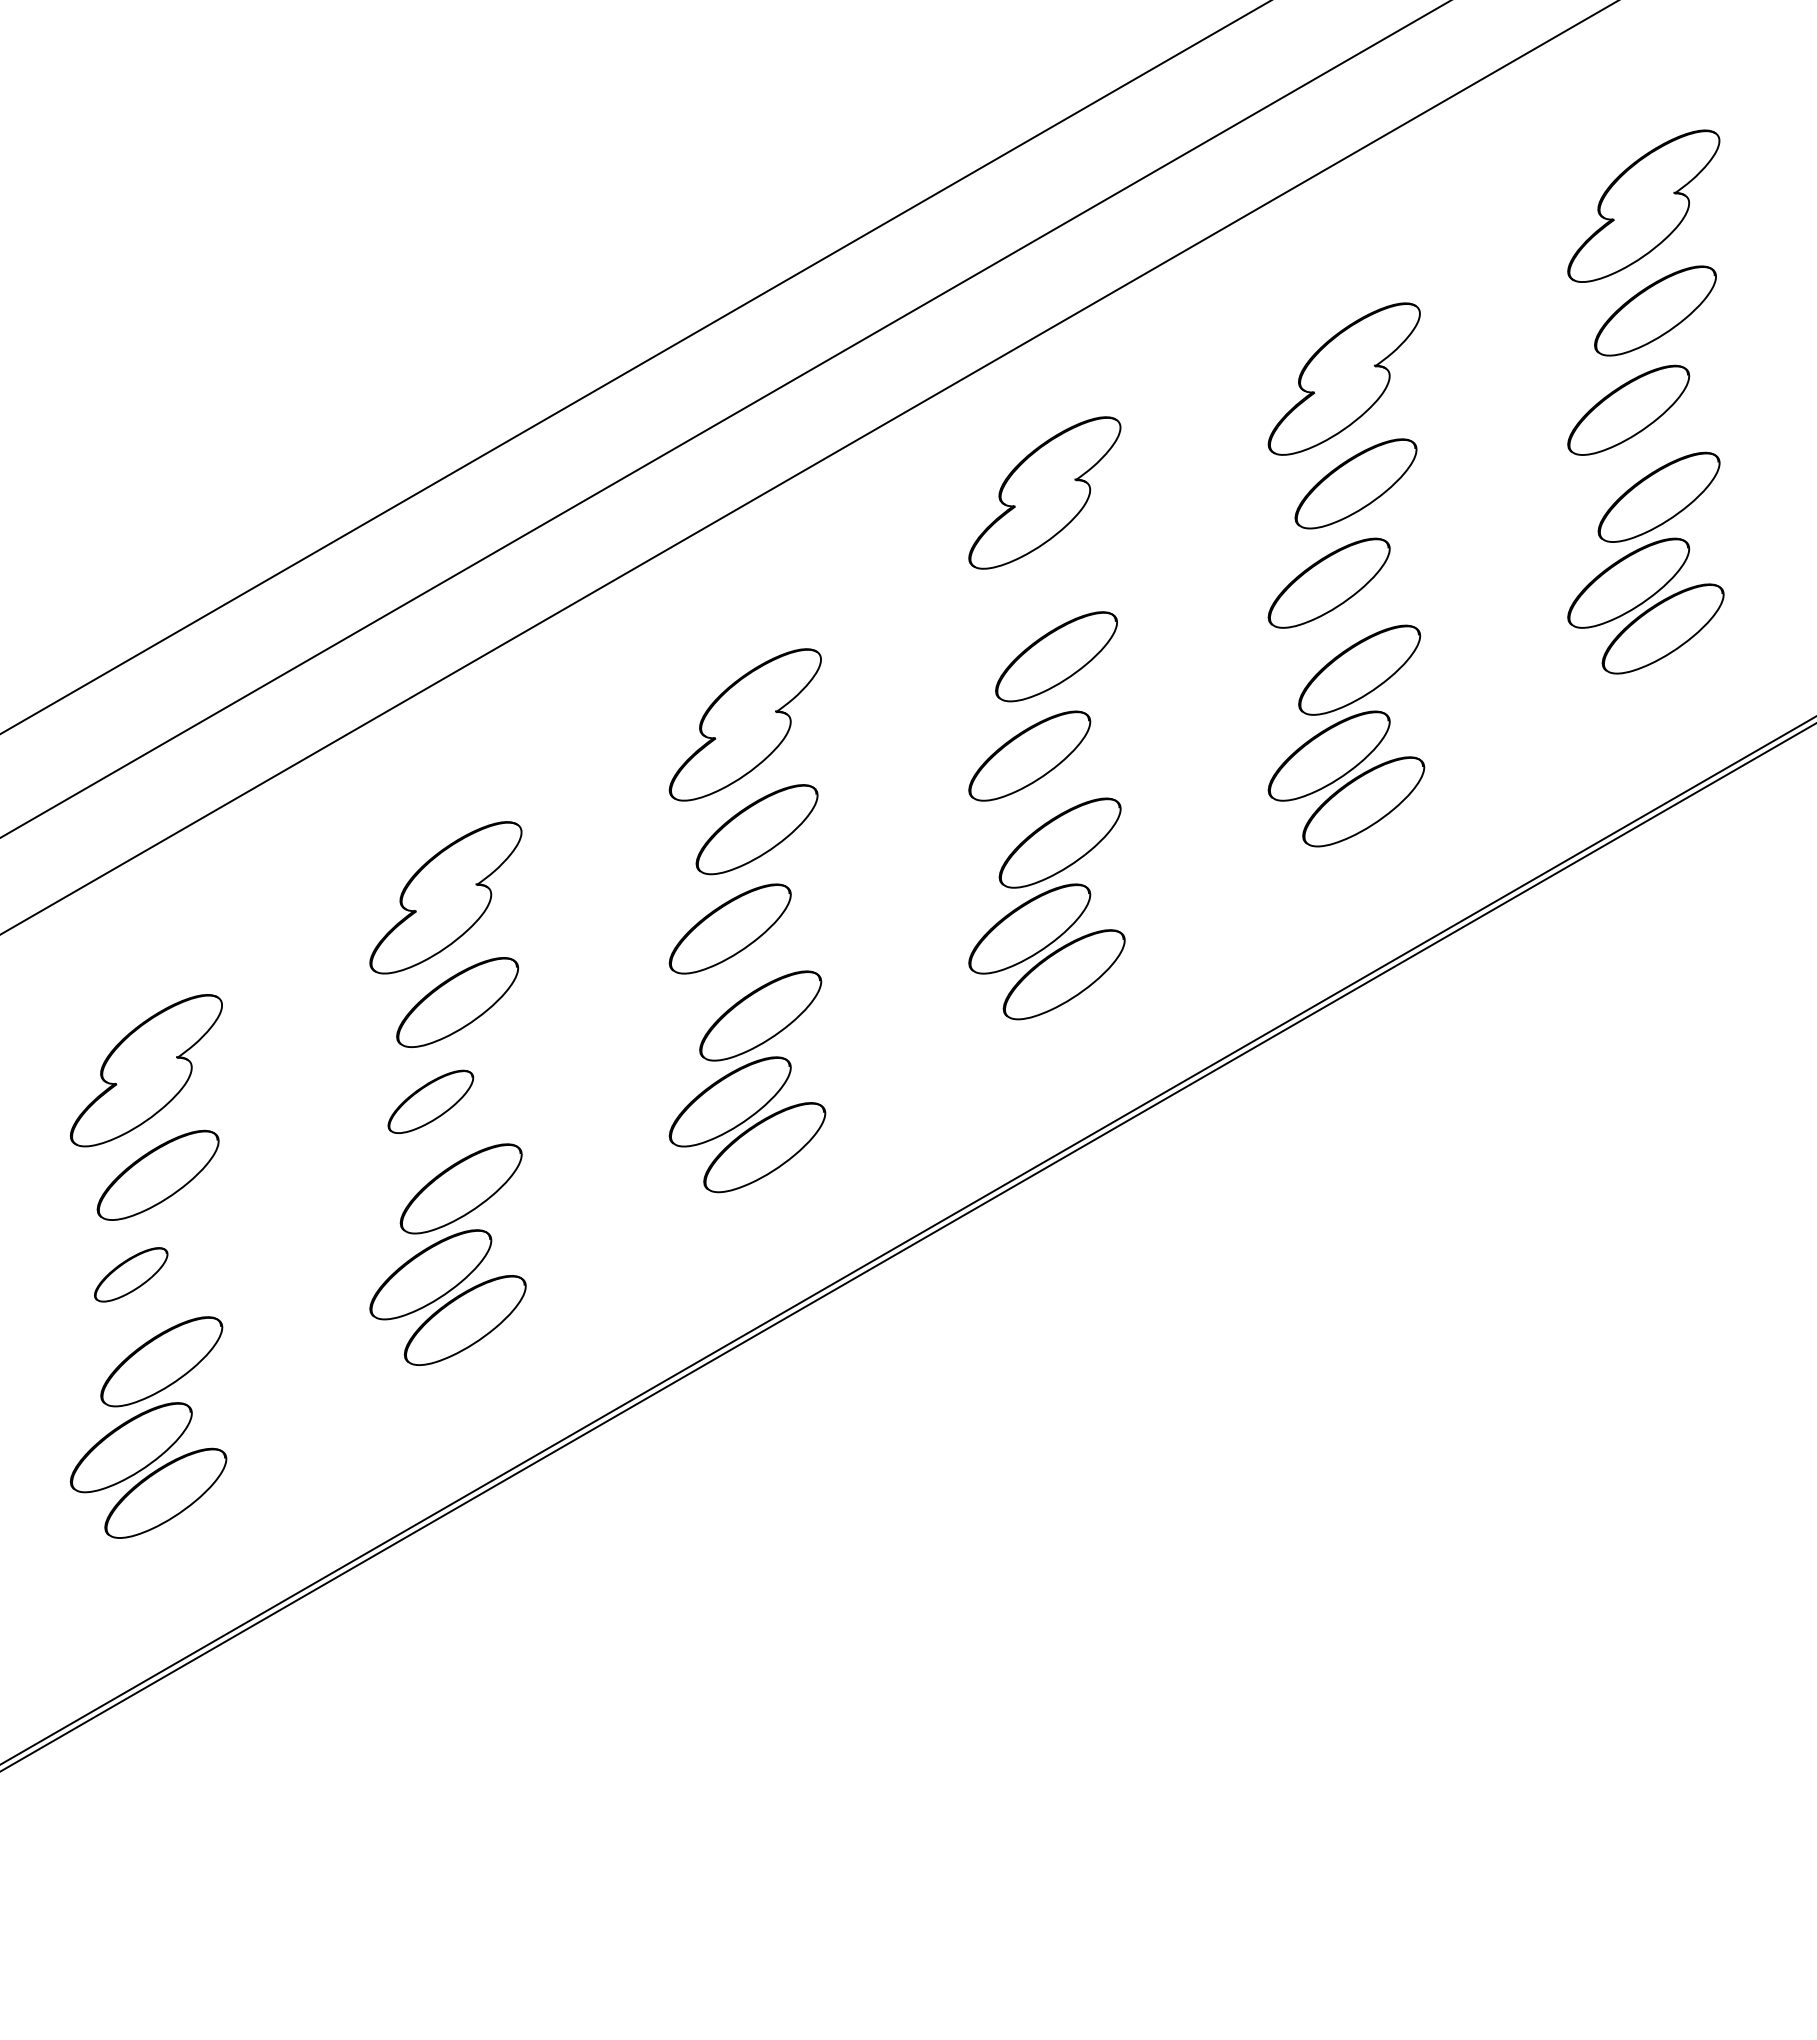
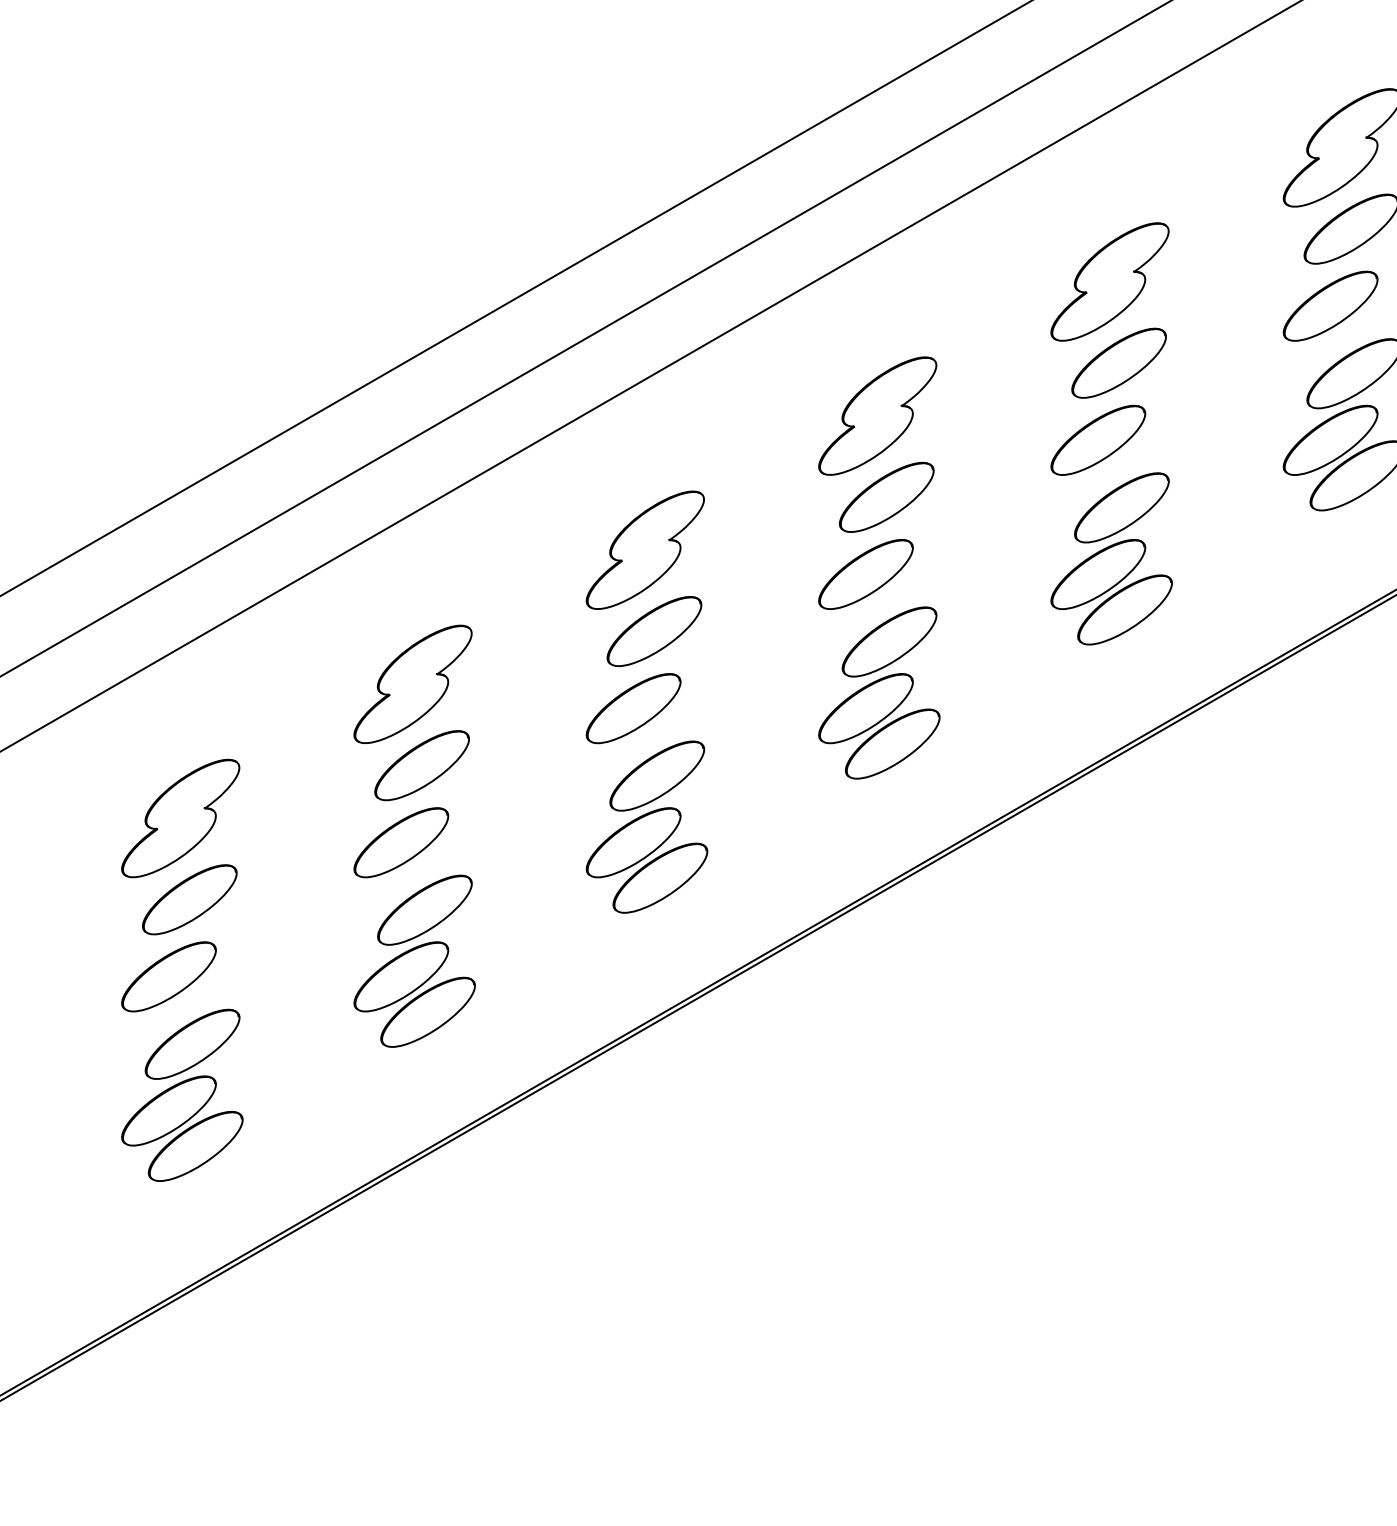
part: (1044, 492) -> (877, 415), moved
part: (430, 1101) -> (401, 842), size x1.43
part: (130, 1274) -> (168, 976), size x1.67

